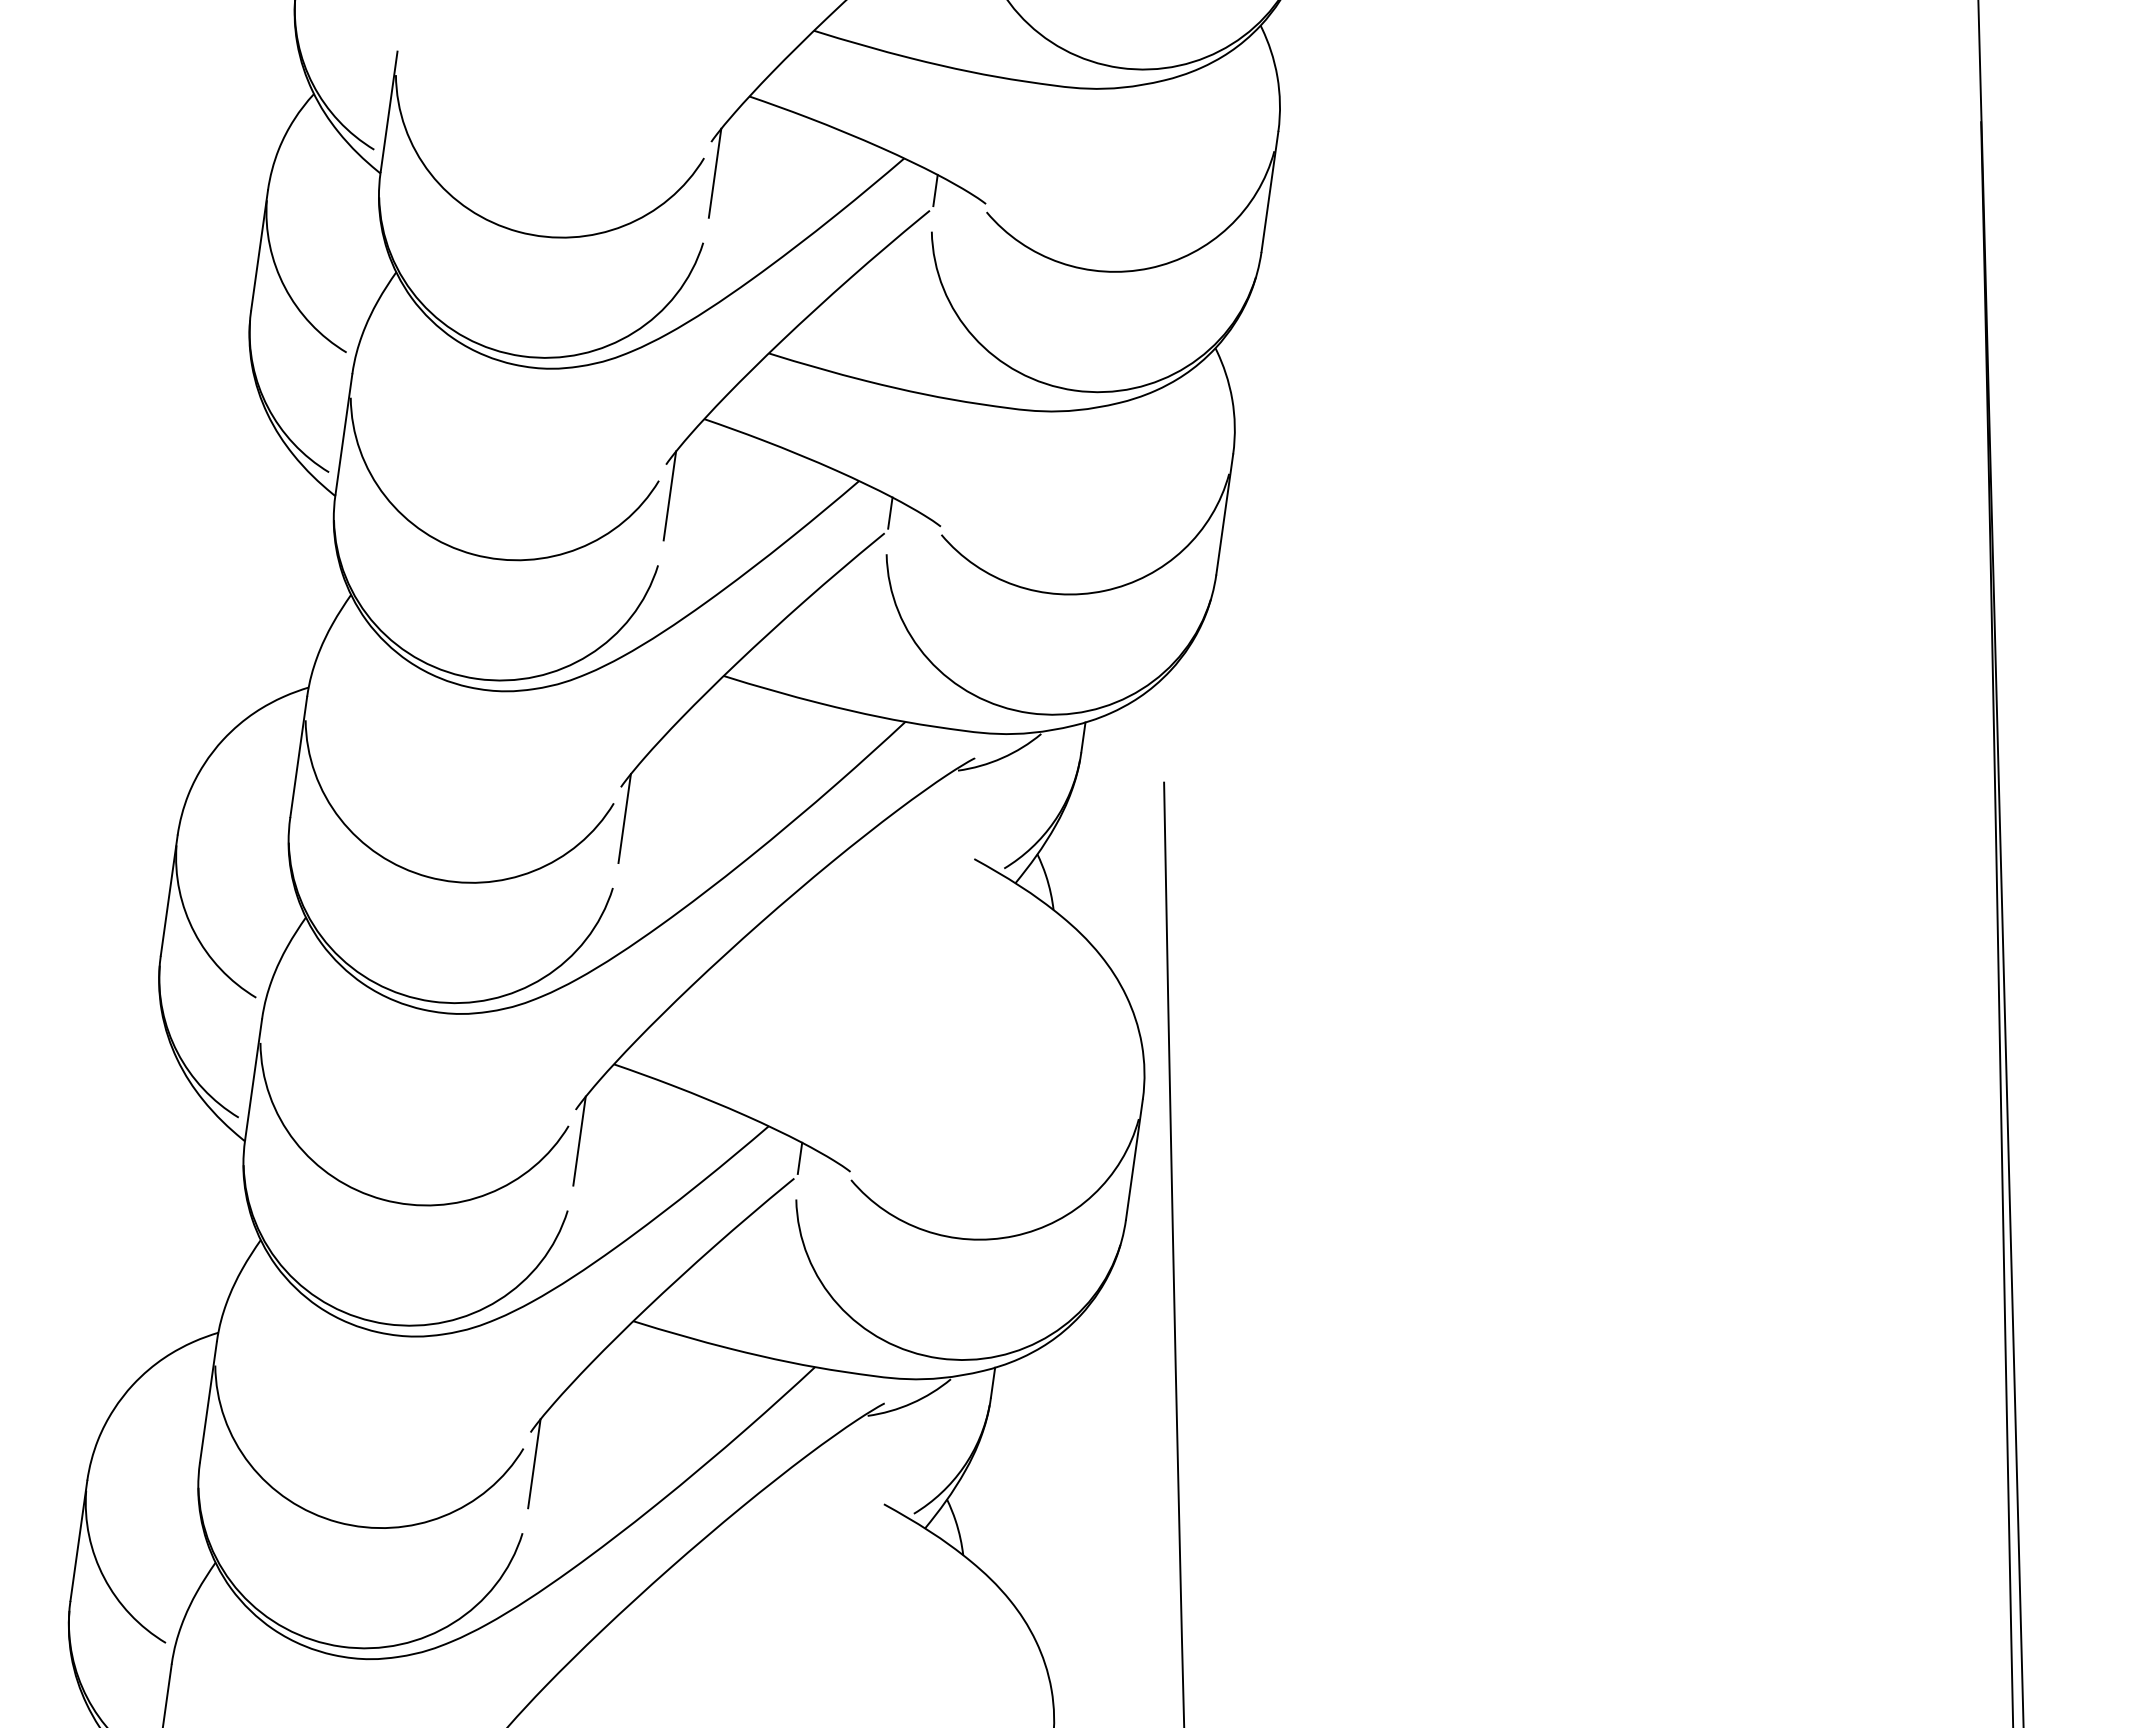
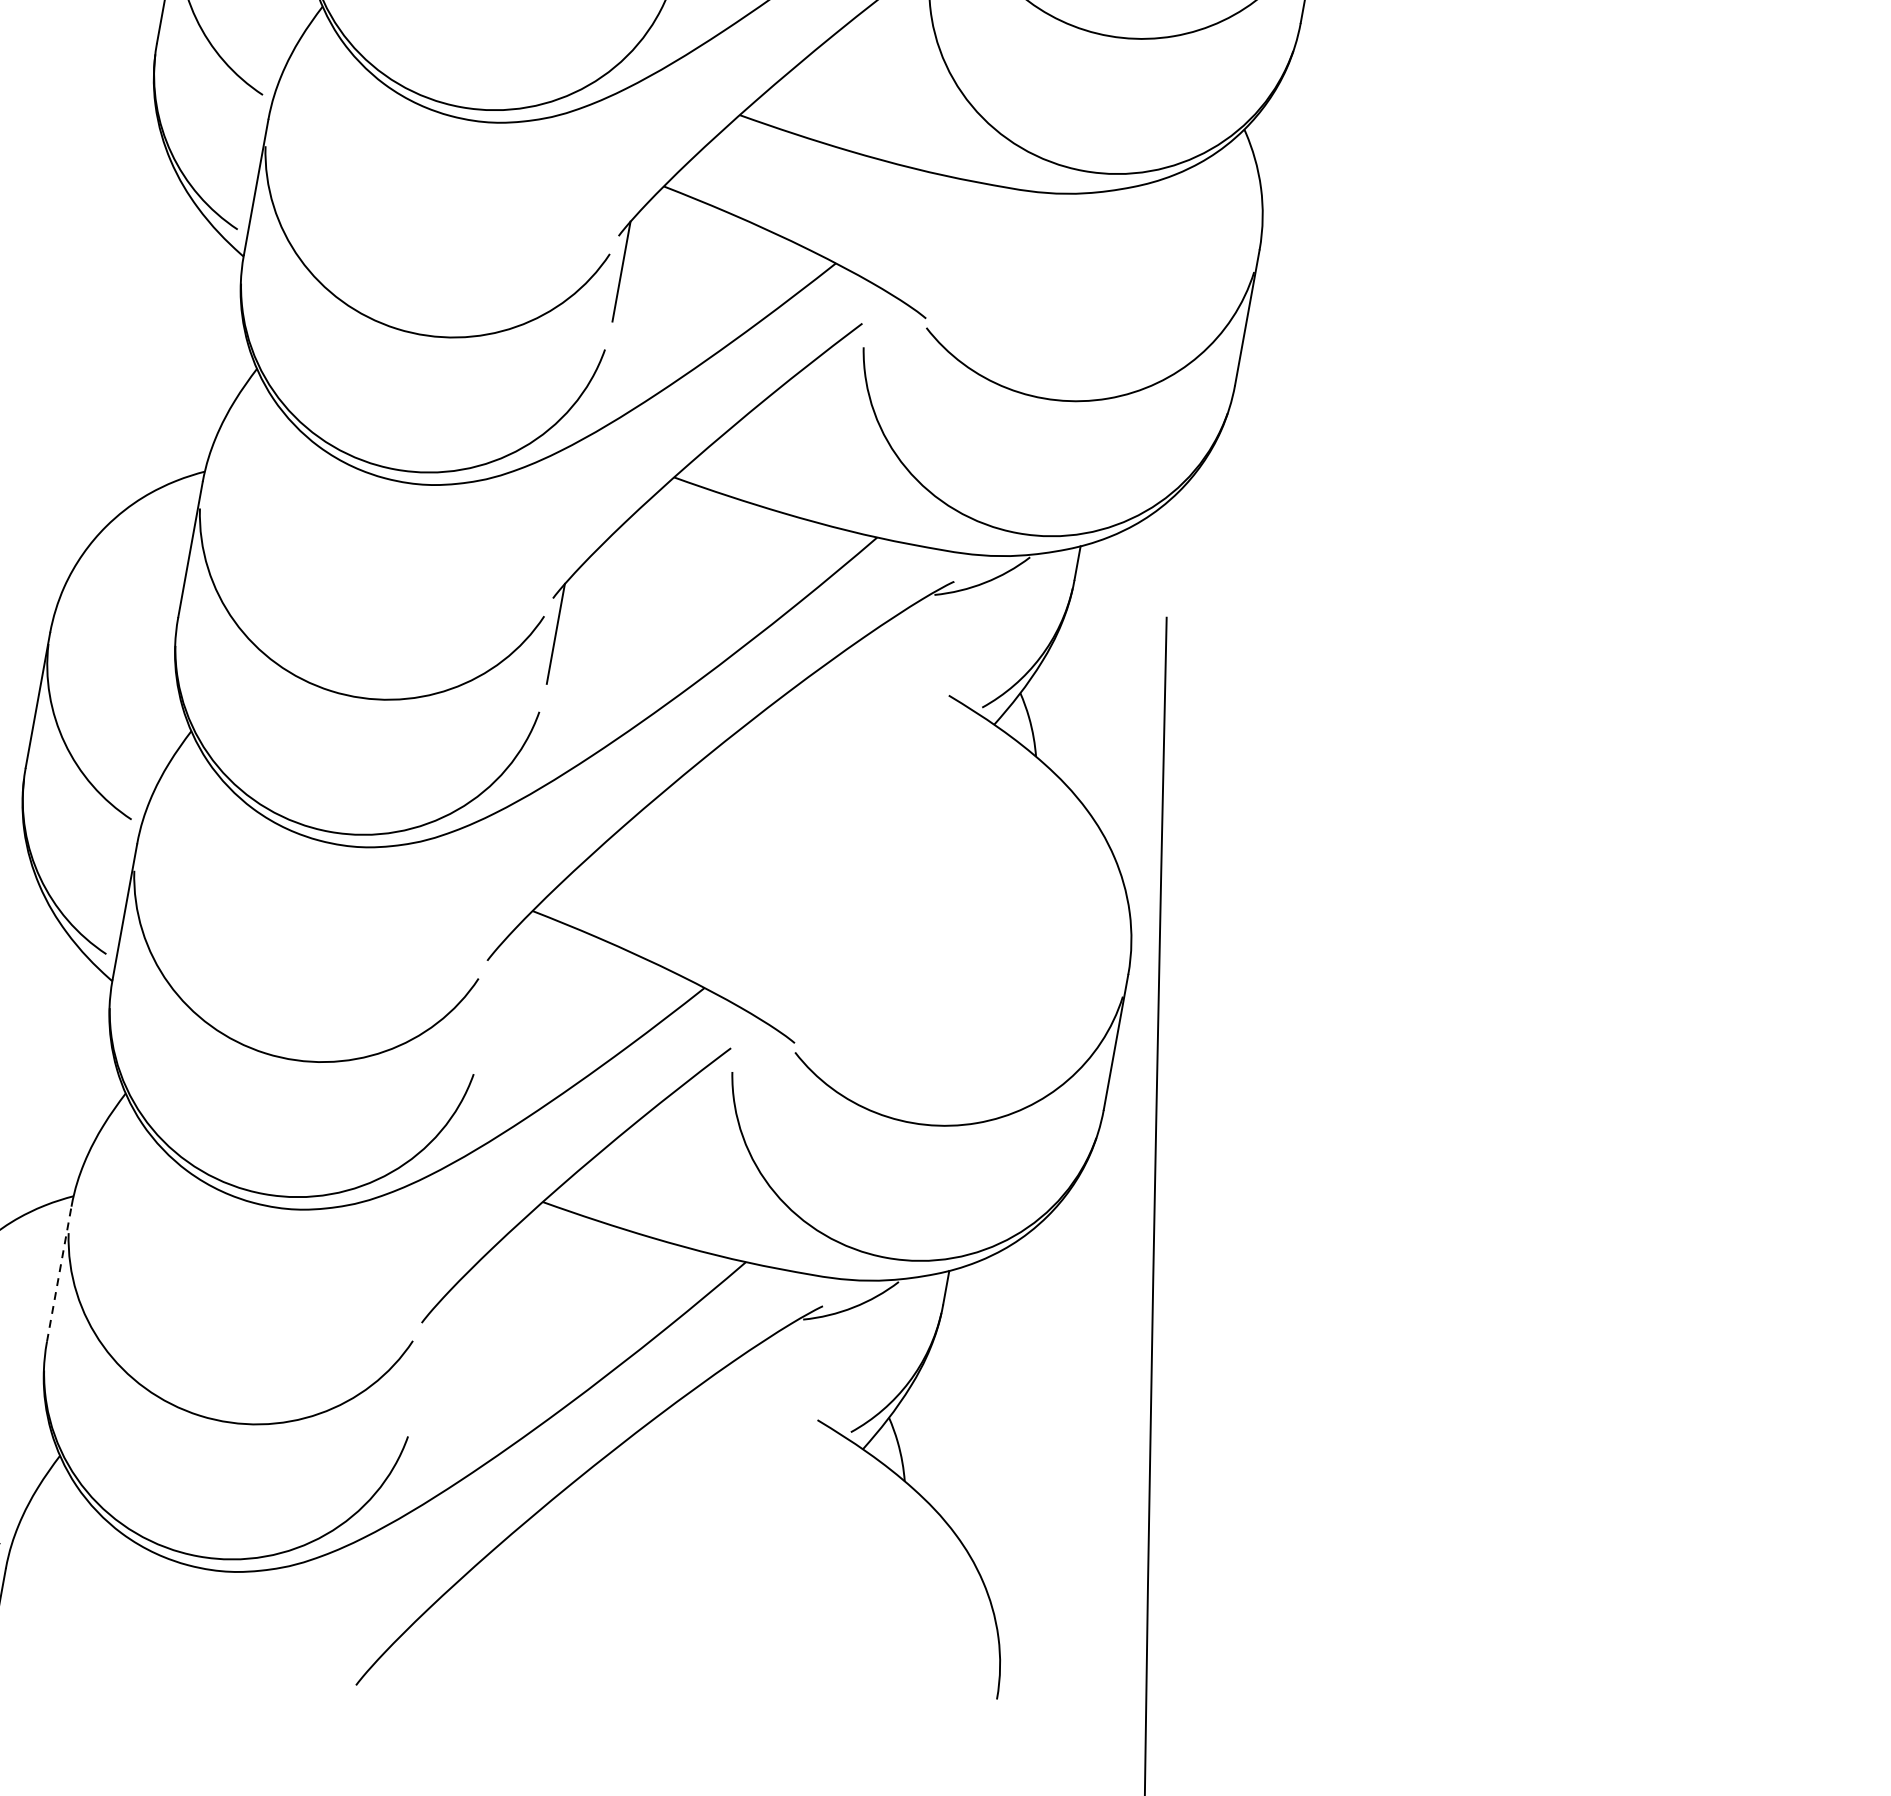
line: (890, 512) -> (869, 300), removed
line: (579, 1140) -> (490, 995), removed
line: (799, 1157) -> (737, 1024), removed
line: (208, 1402) -> (59, 1274), solid -> dashed
line: (534, 1463) -> (424, 1358), removed

